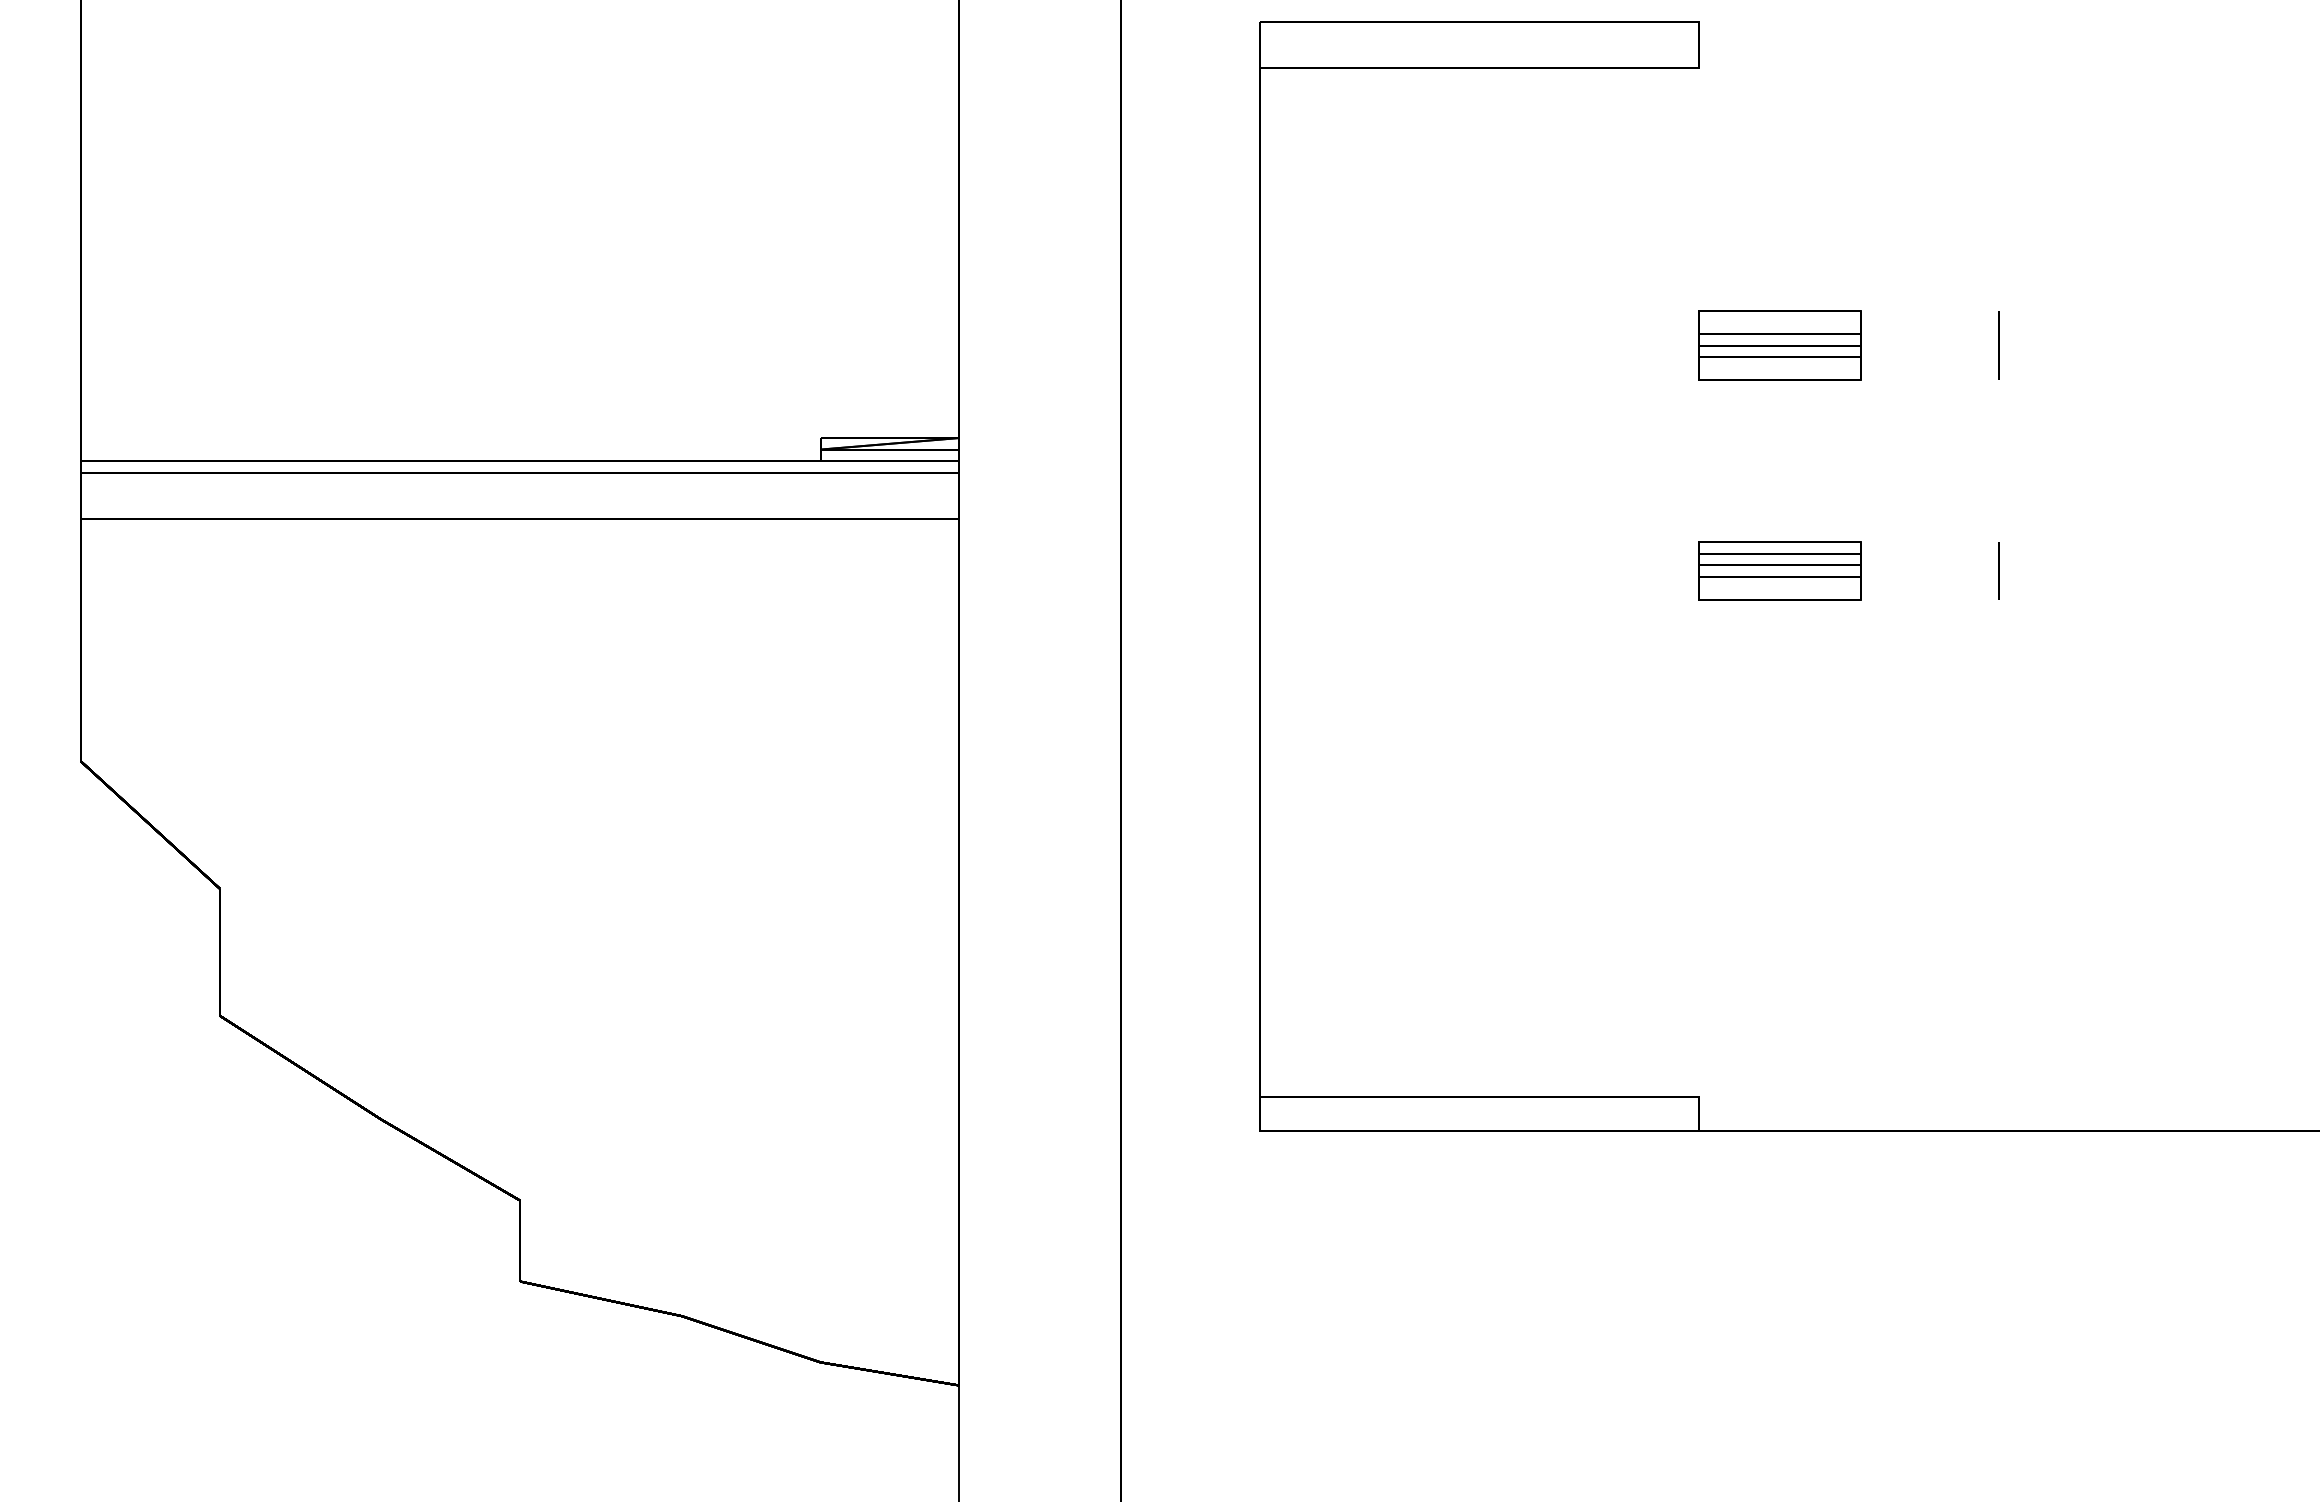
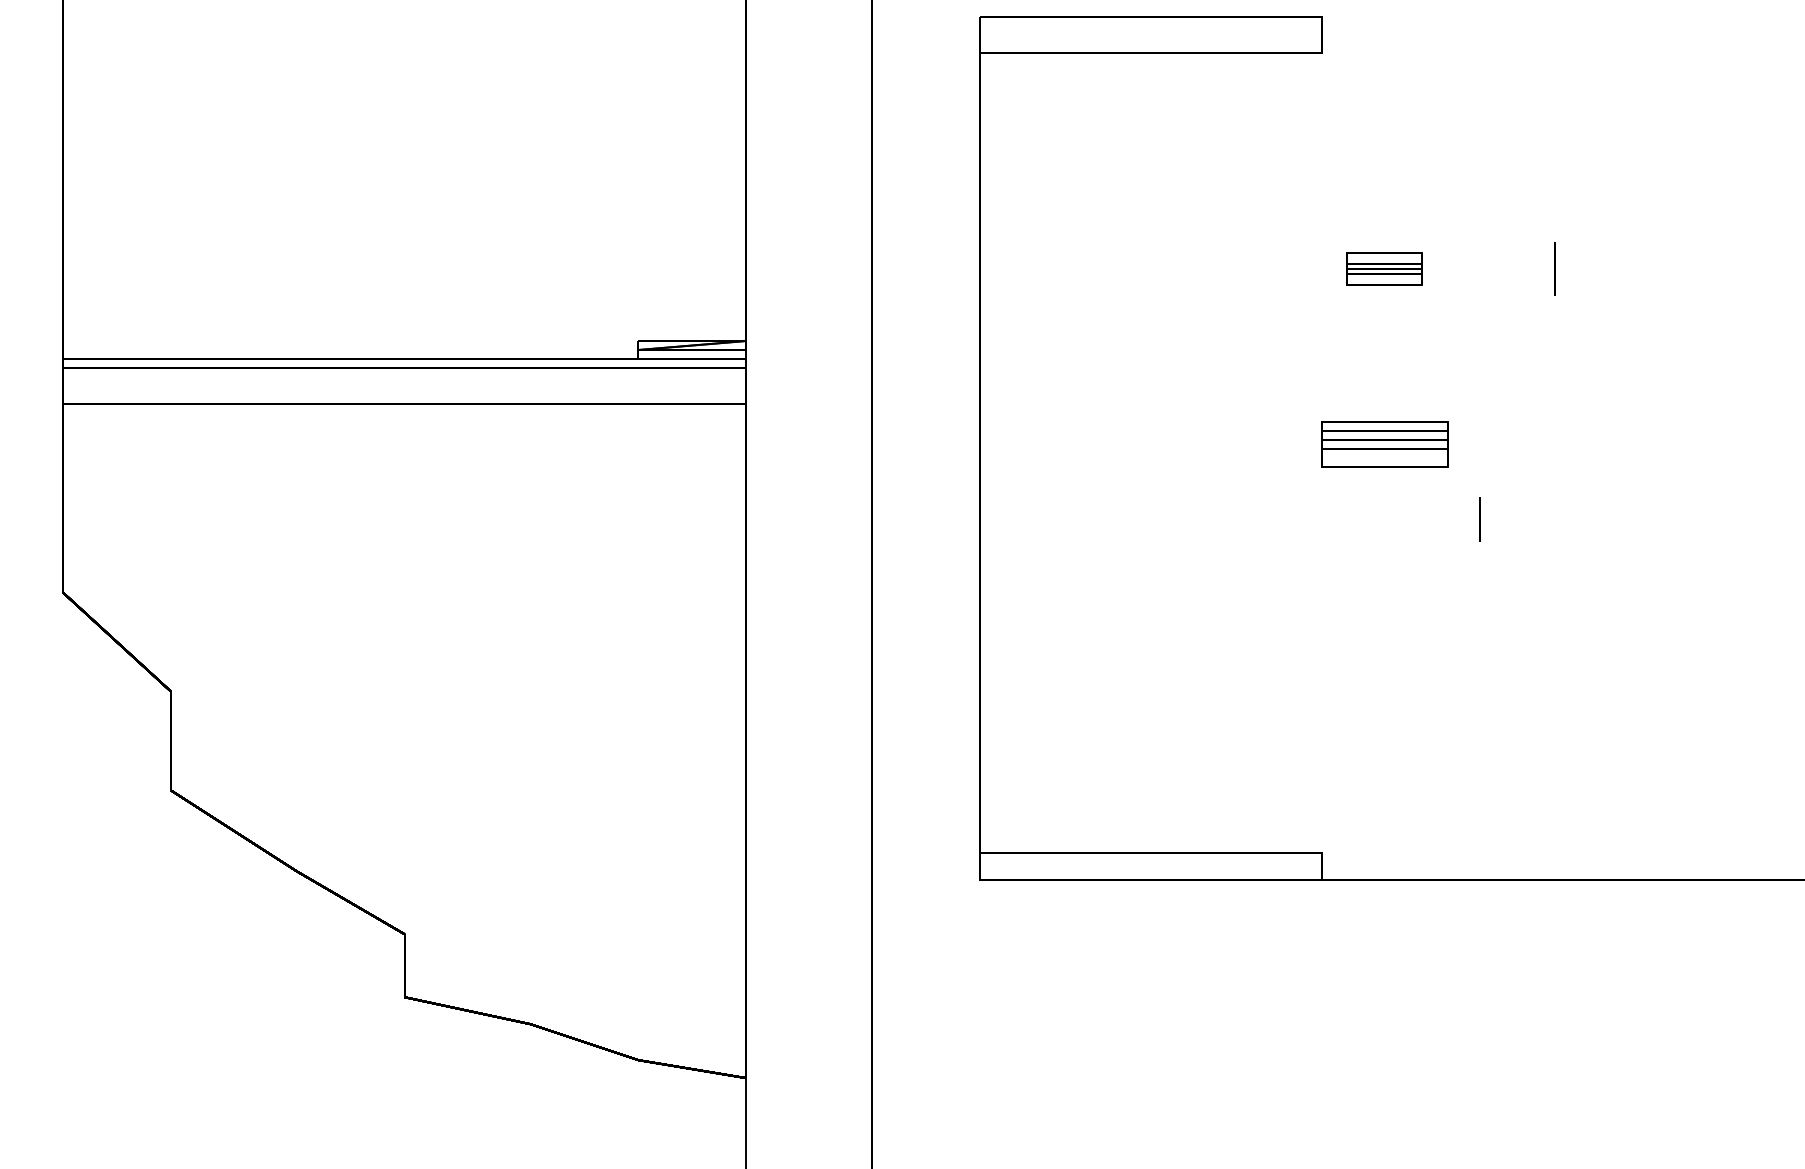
part: (1779, 345) -> (1384, 269), size x0.6
line: (1998, 570) -> (1479, 518), moved

